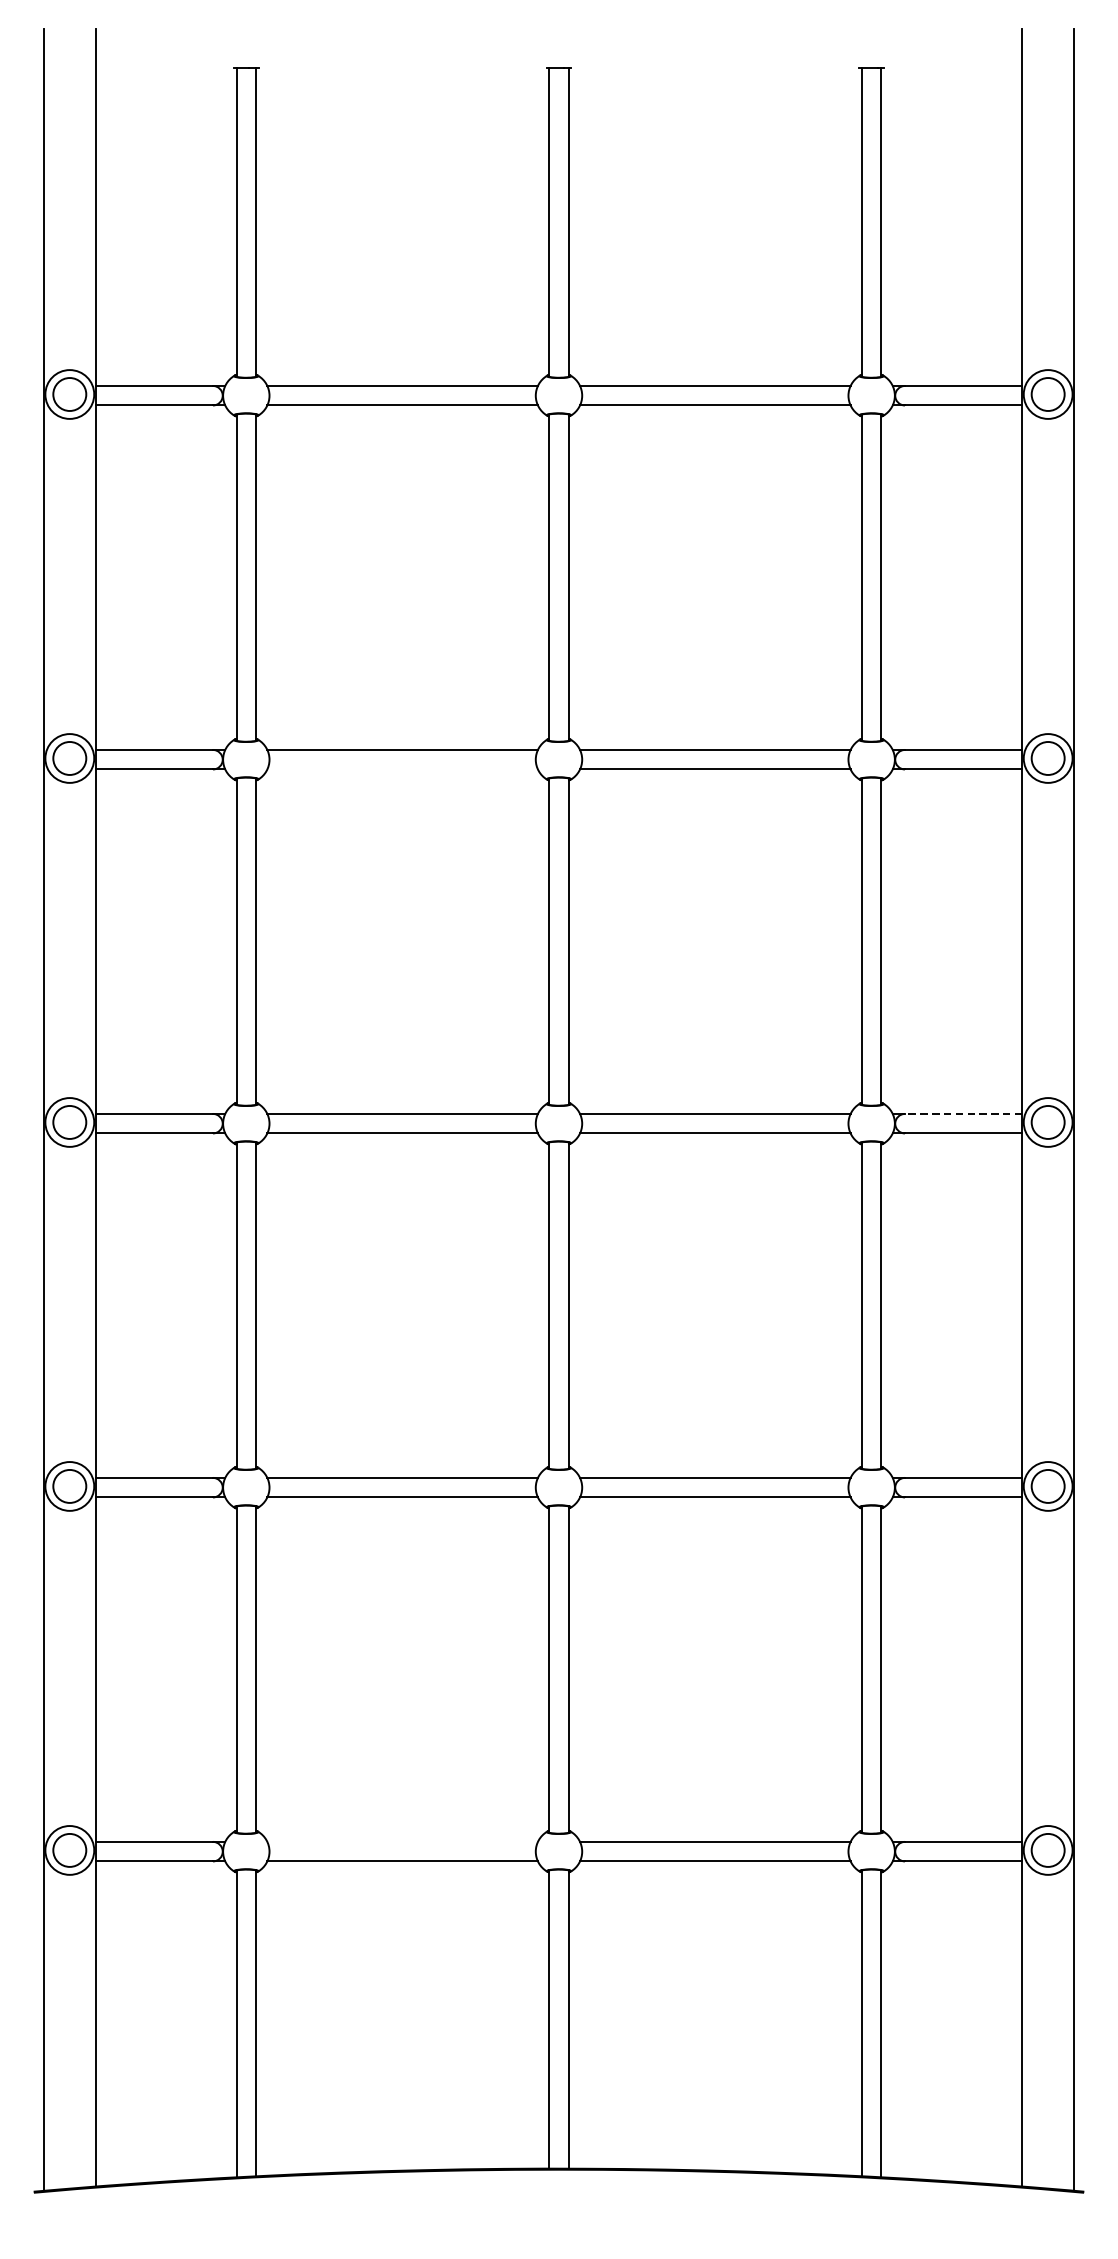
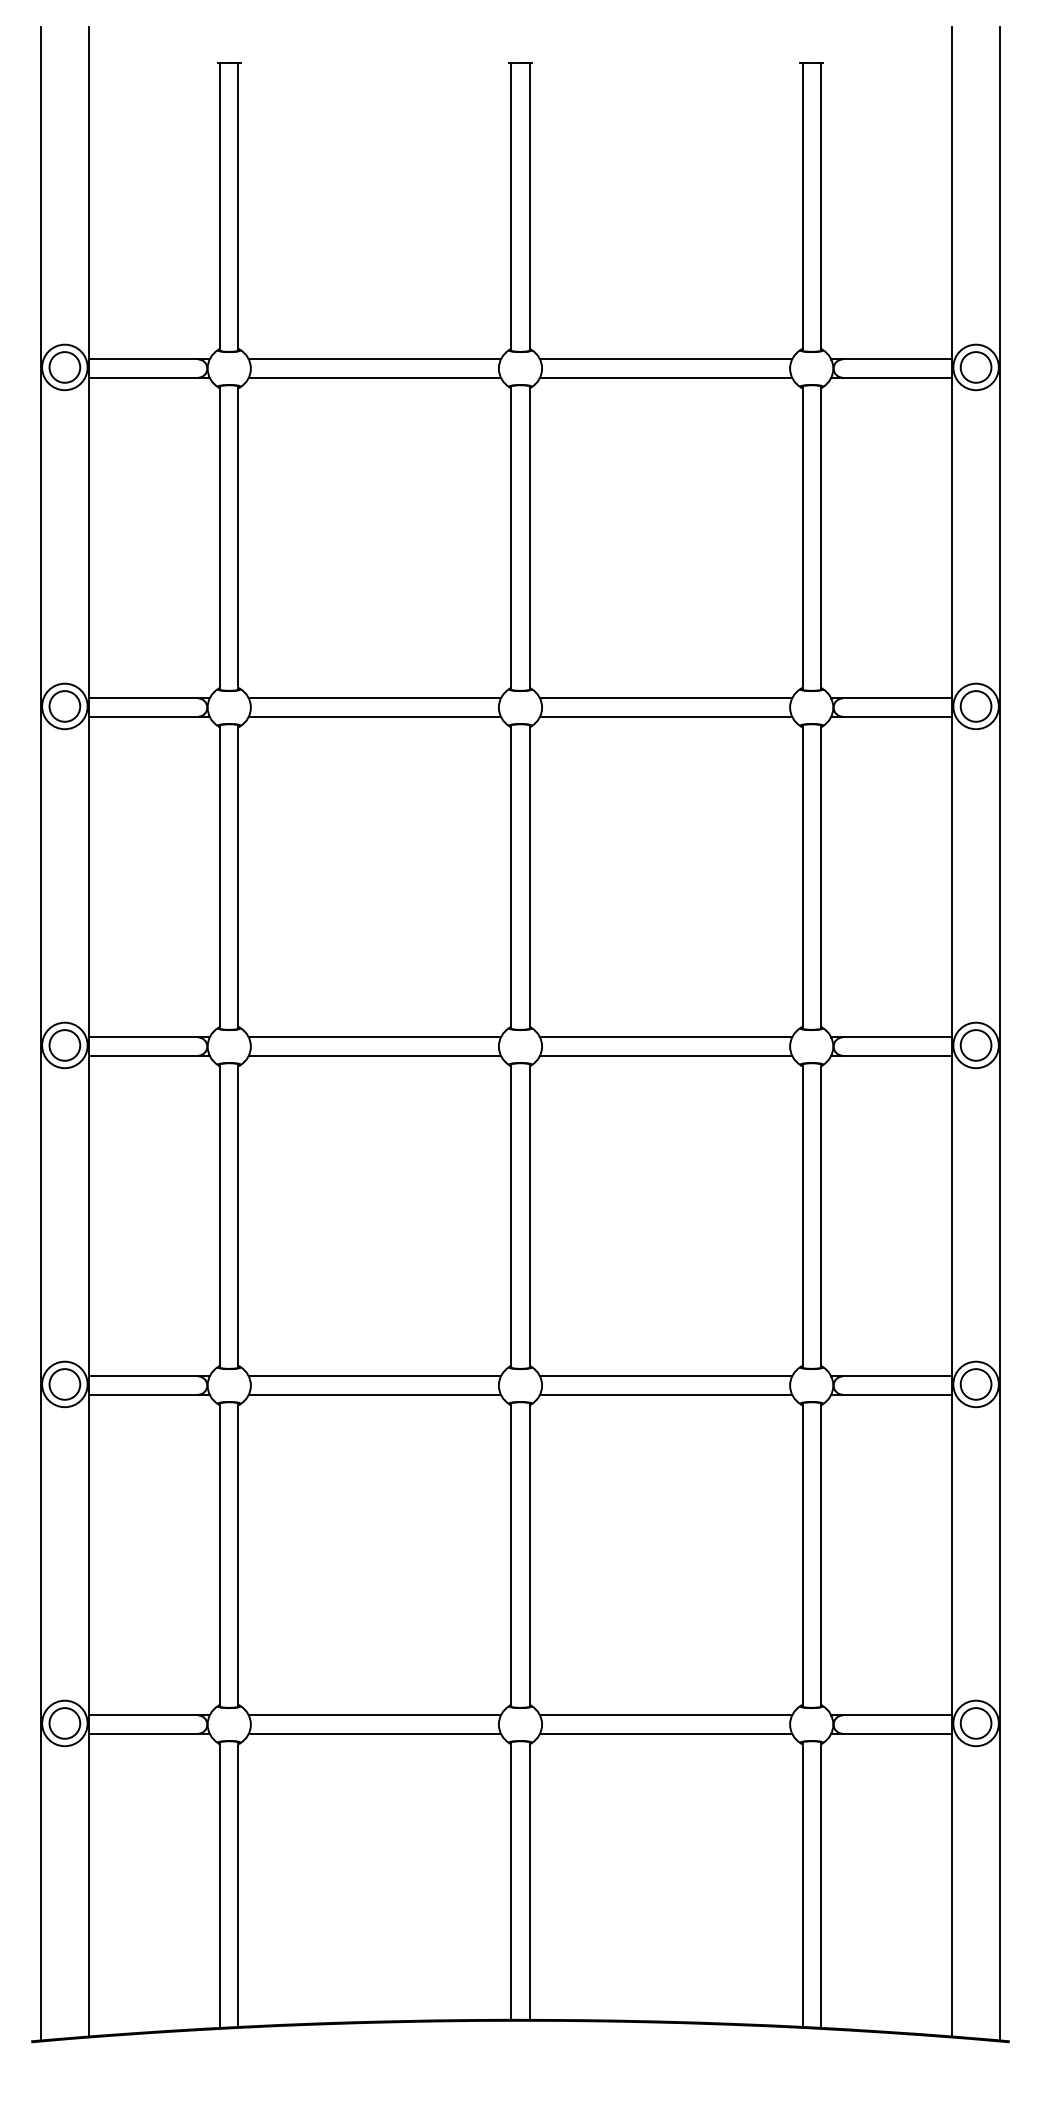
line: (402, 769) -> (374, 716), added
line: (963, 1113) -> (897, 1037), dashed -> solid
line: (402, 1841) -> (374, 1715), added

